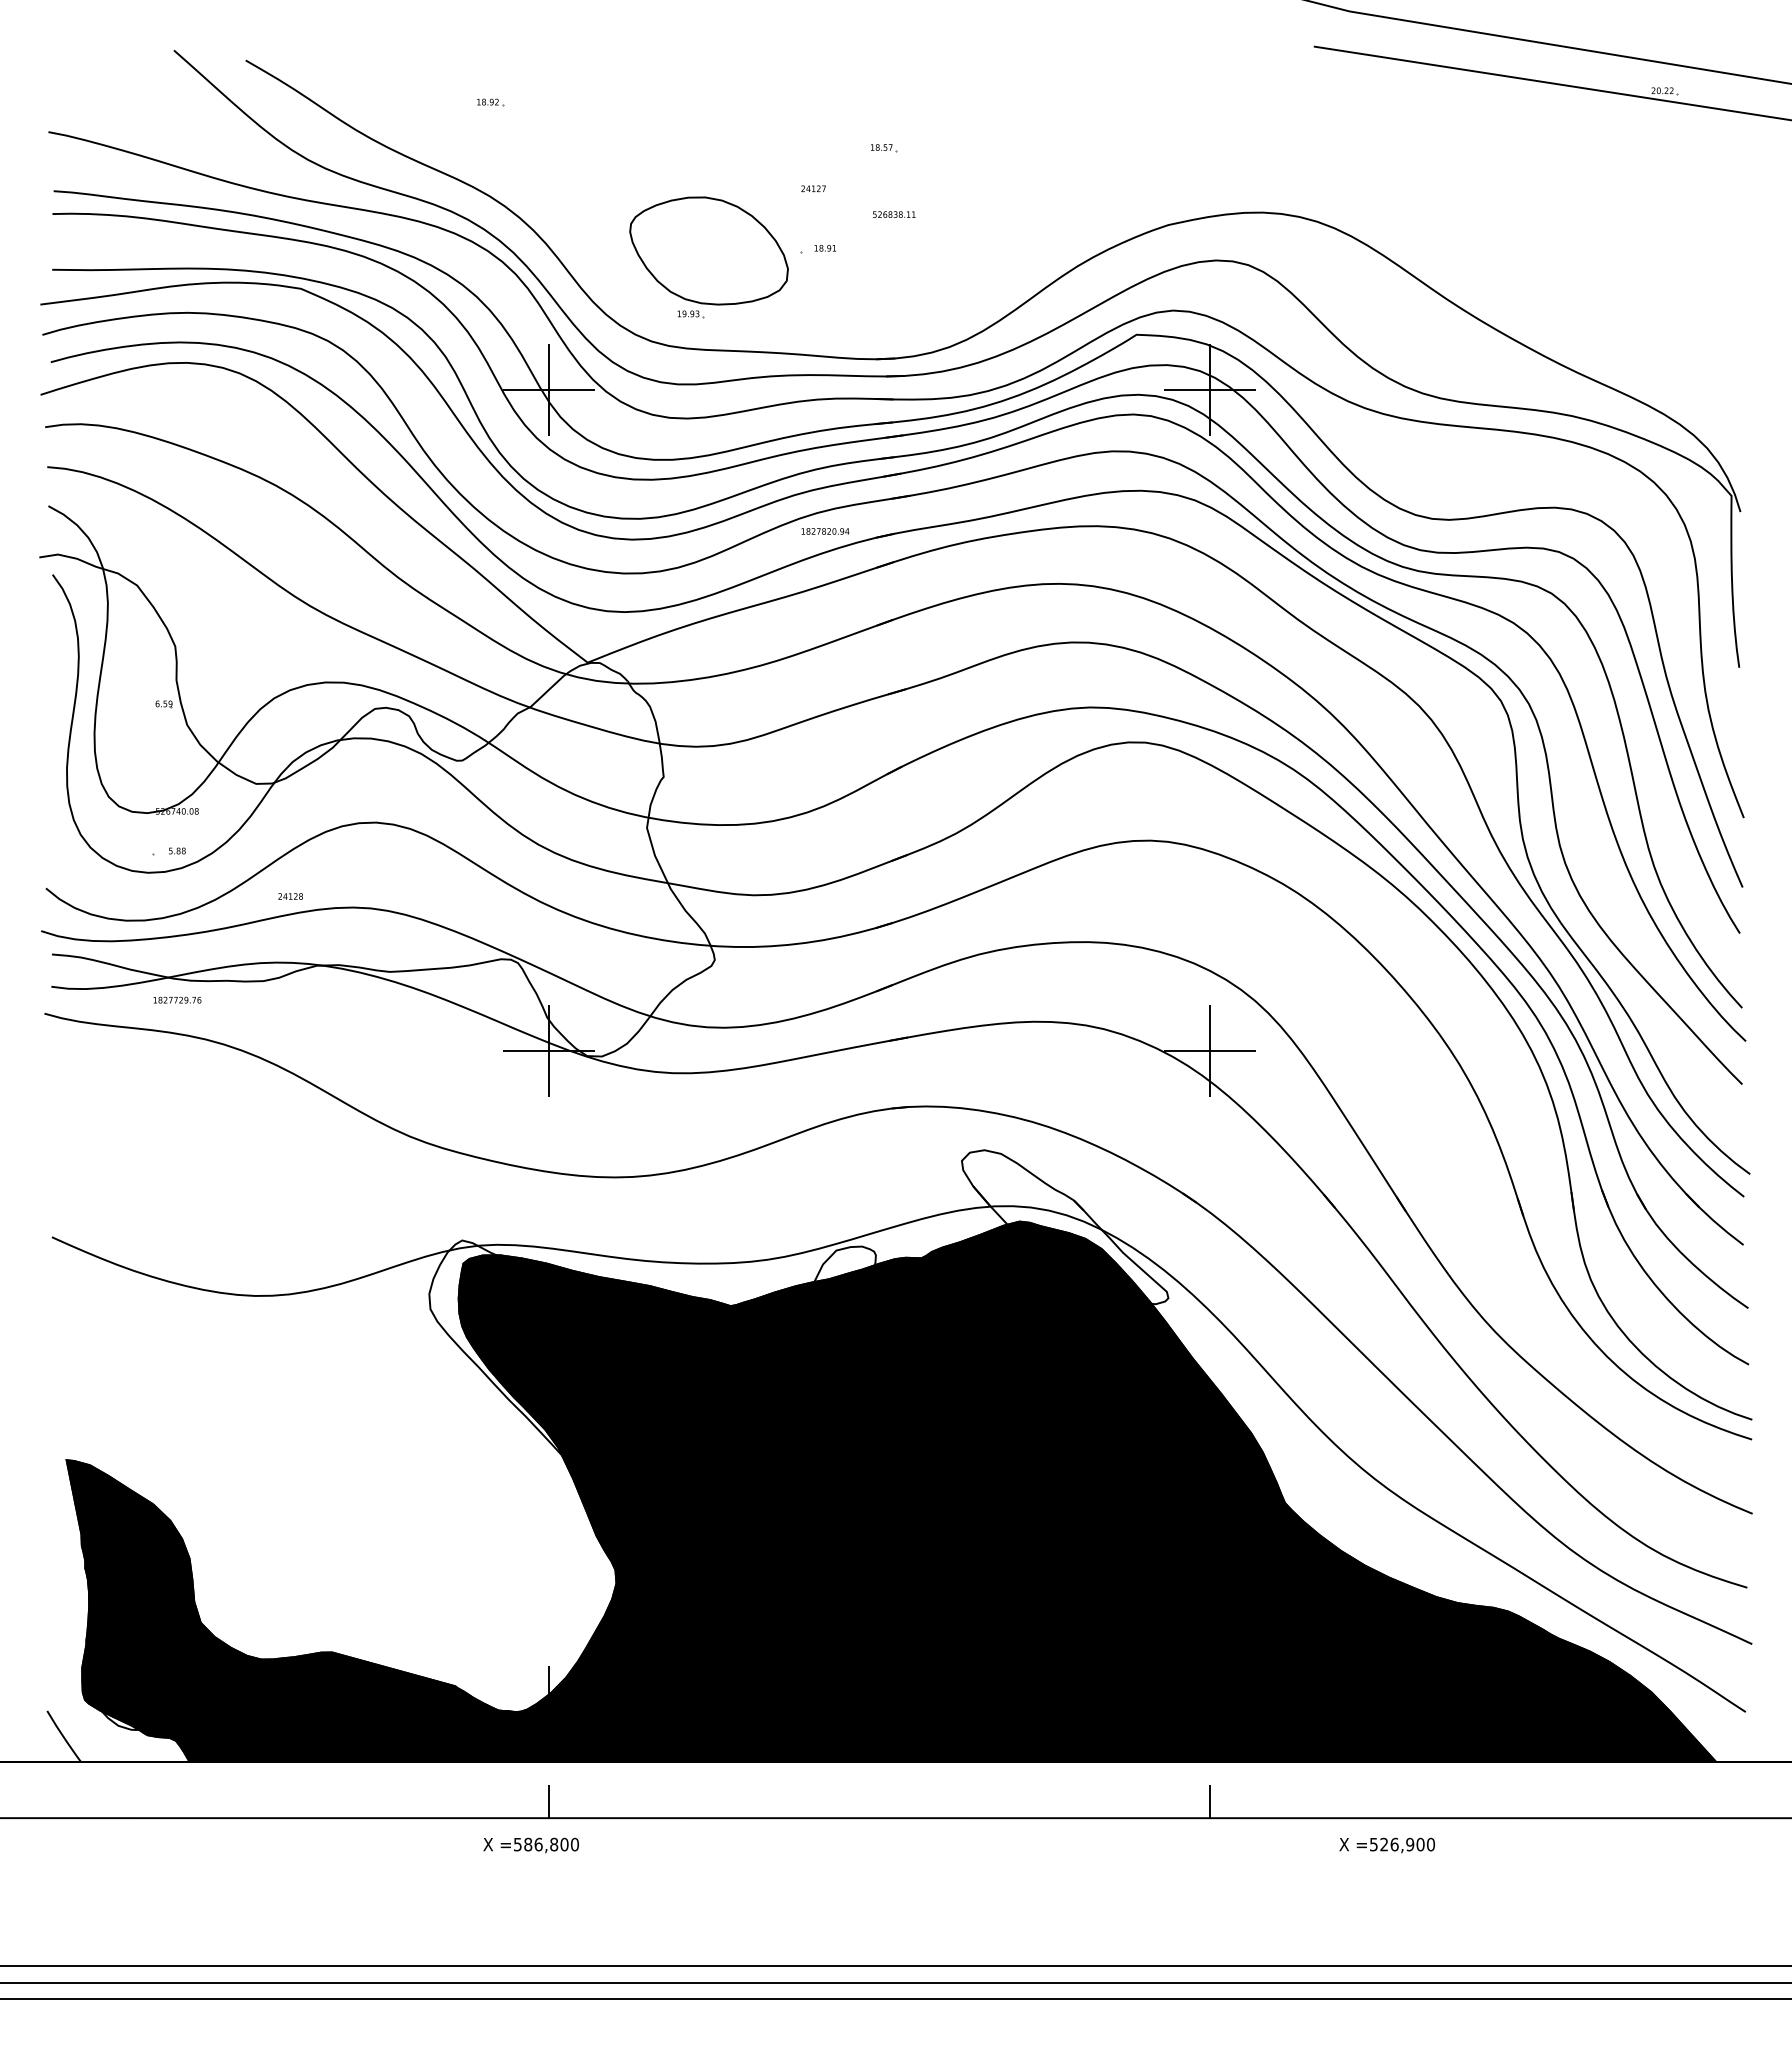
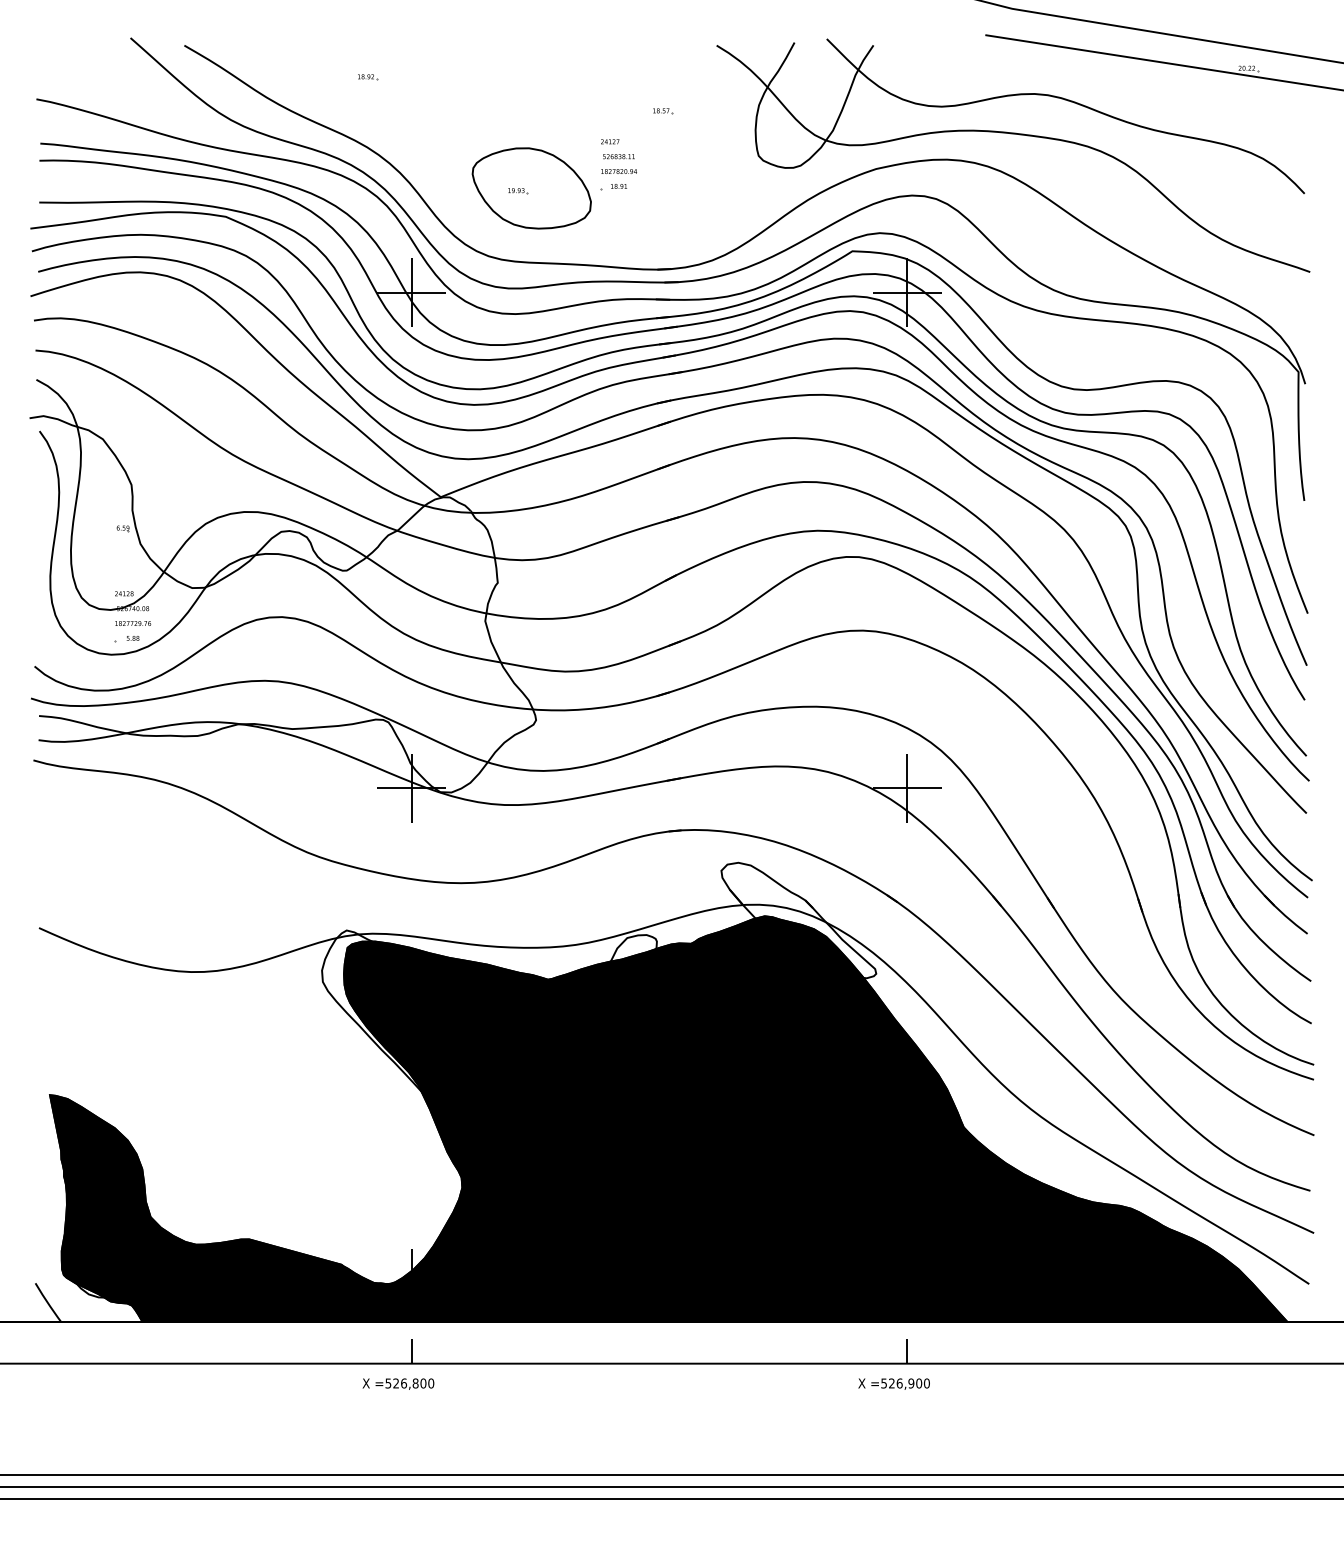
part: (1355, 179) -> (1016, 134), added
text: (894, 214) -> (619, 156), moved
part: (690, 314) -> (517, 191), moved
text: (825, 531) -> (619, 171), moved
text: (290, 896) -> (124, 593), moved
text: (177, 999) -> (133, 623), moved
text: (528, 1844) -> (396, 1383), =586,800 -> =526,800
text: (1386, 1845) -> (893, 1384), moved

